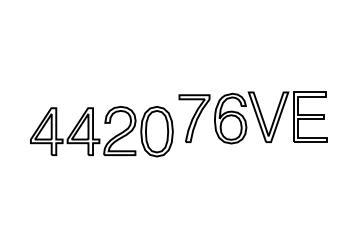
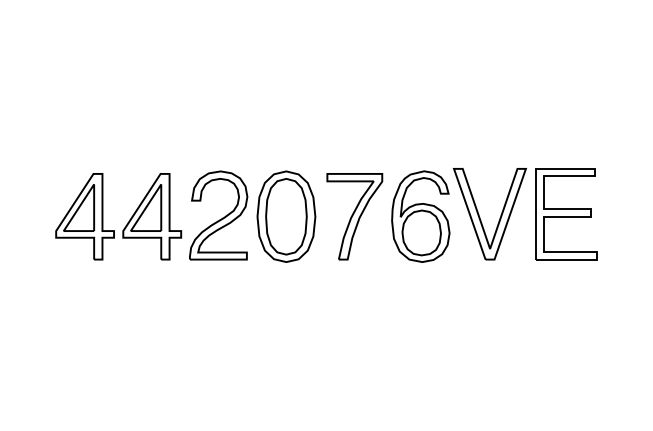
part: (100, 138) -> (183, 229), moved

